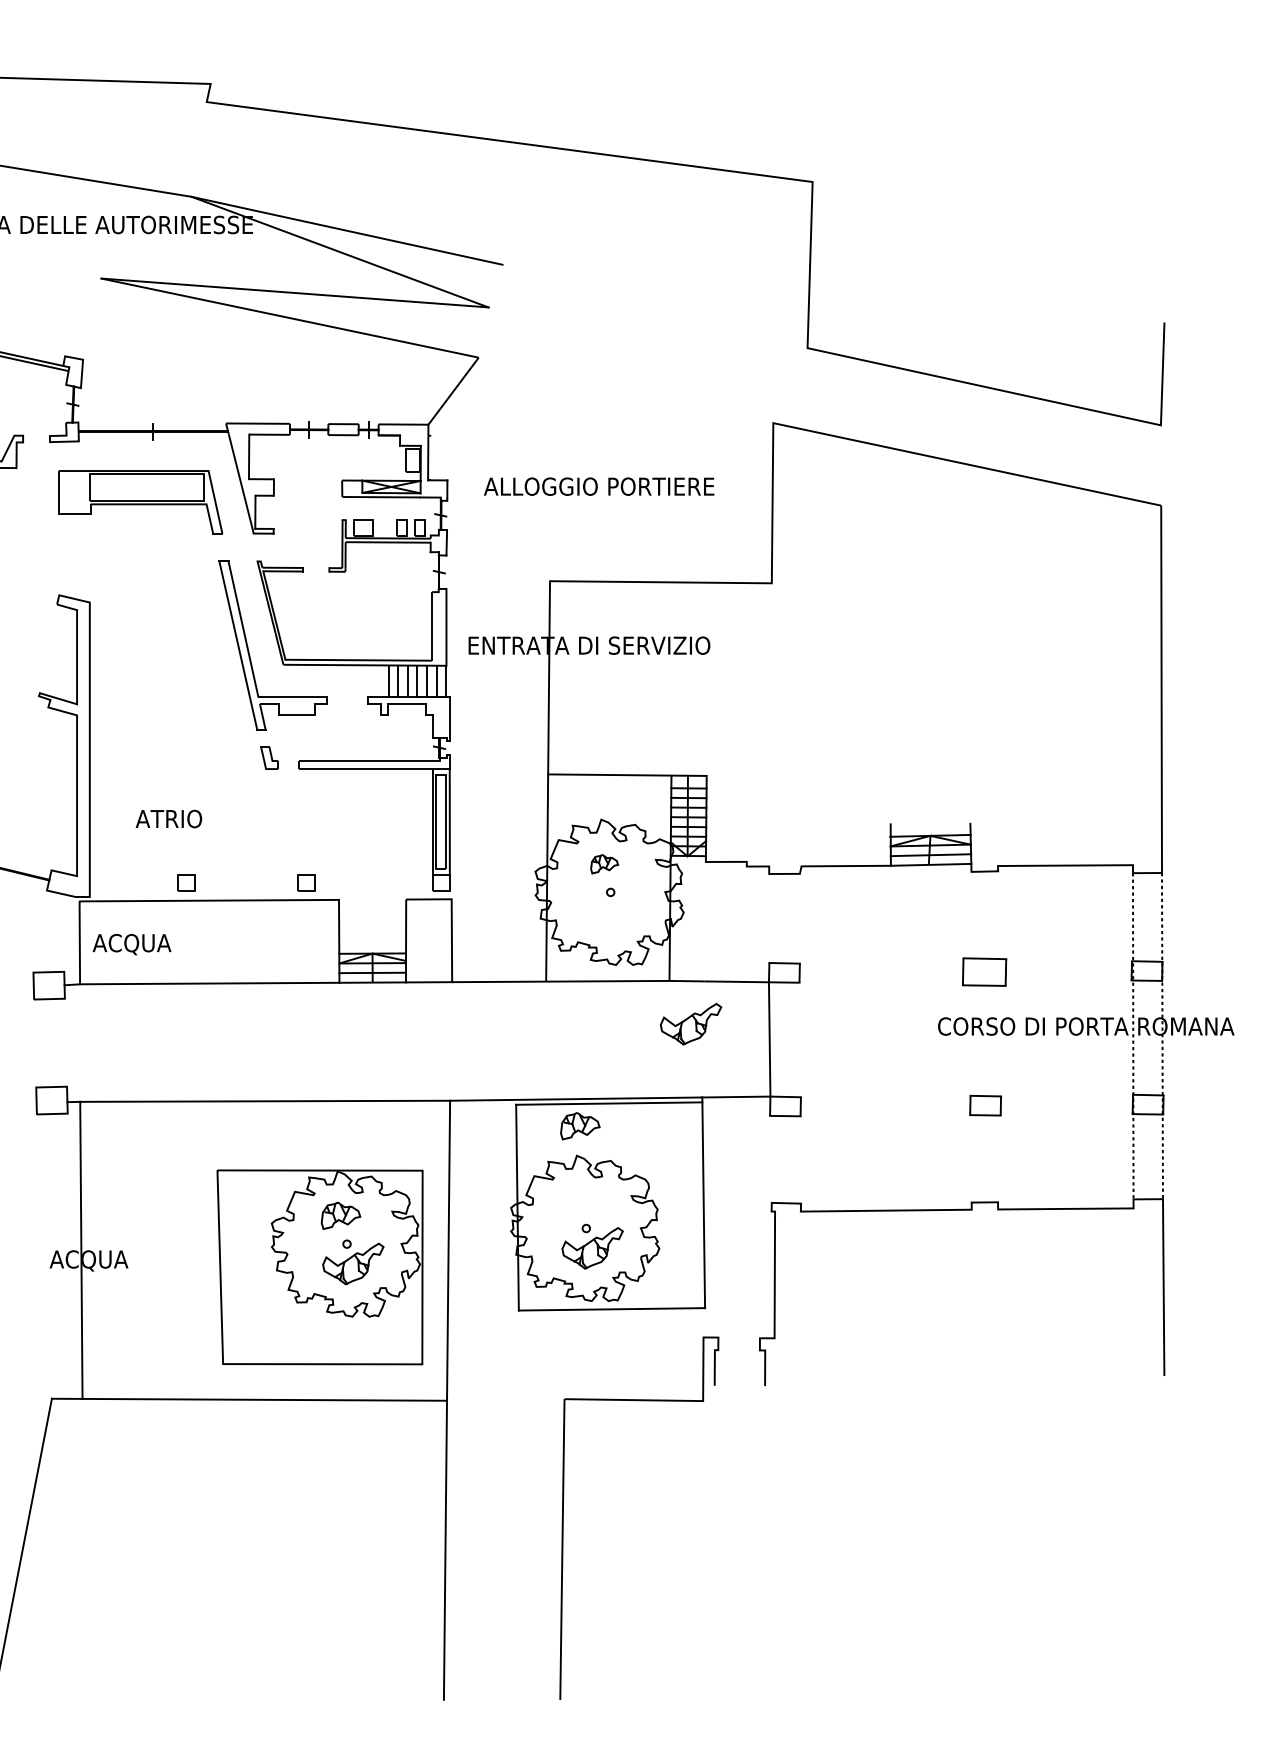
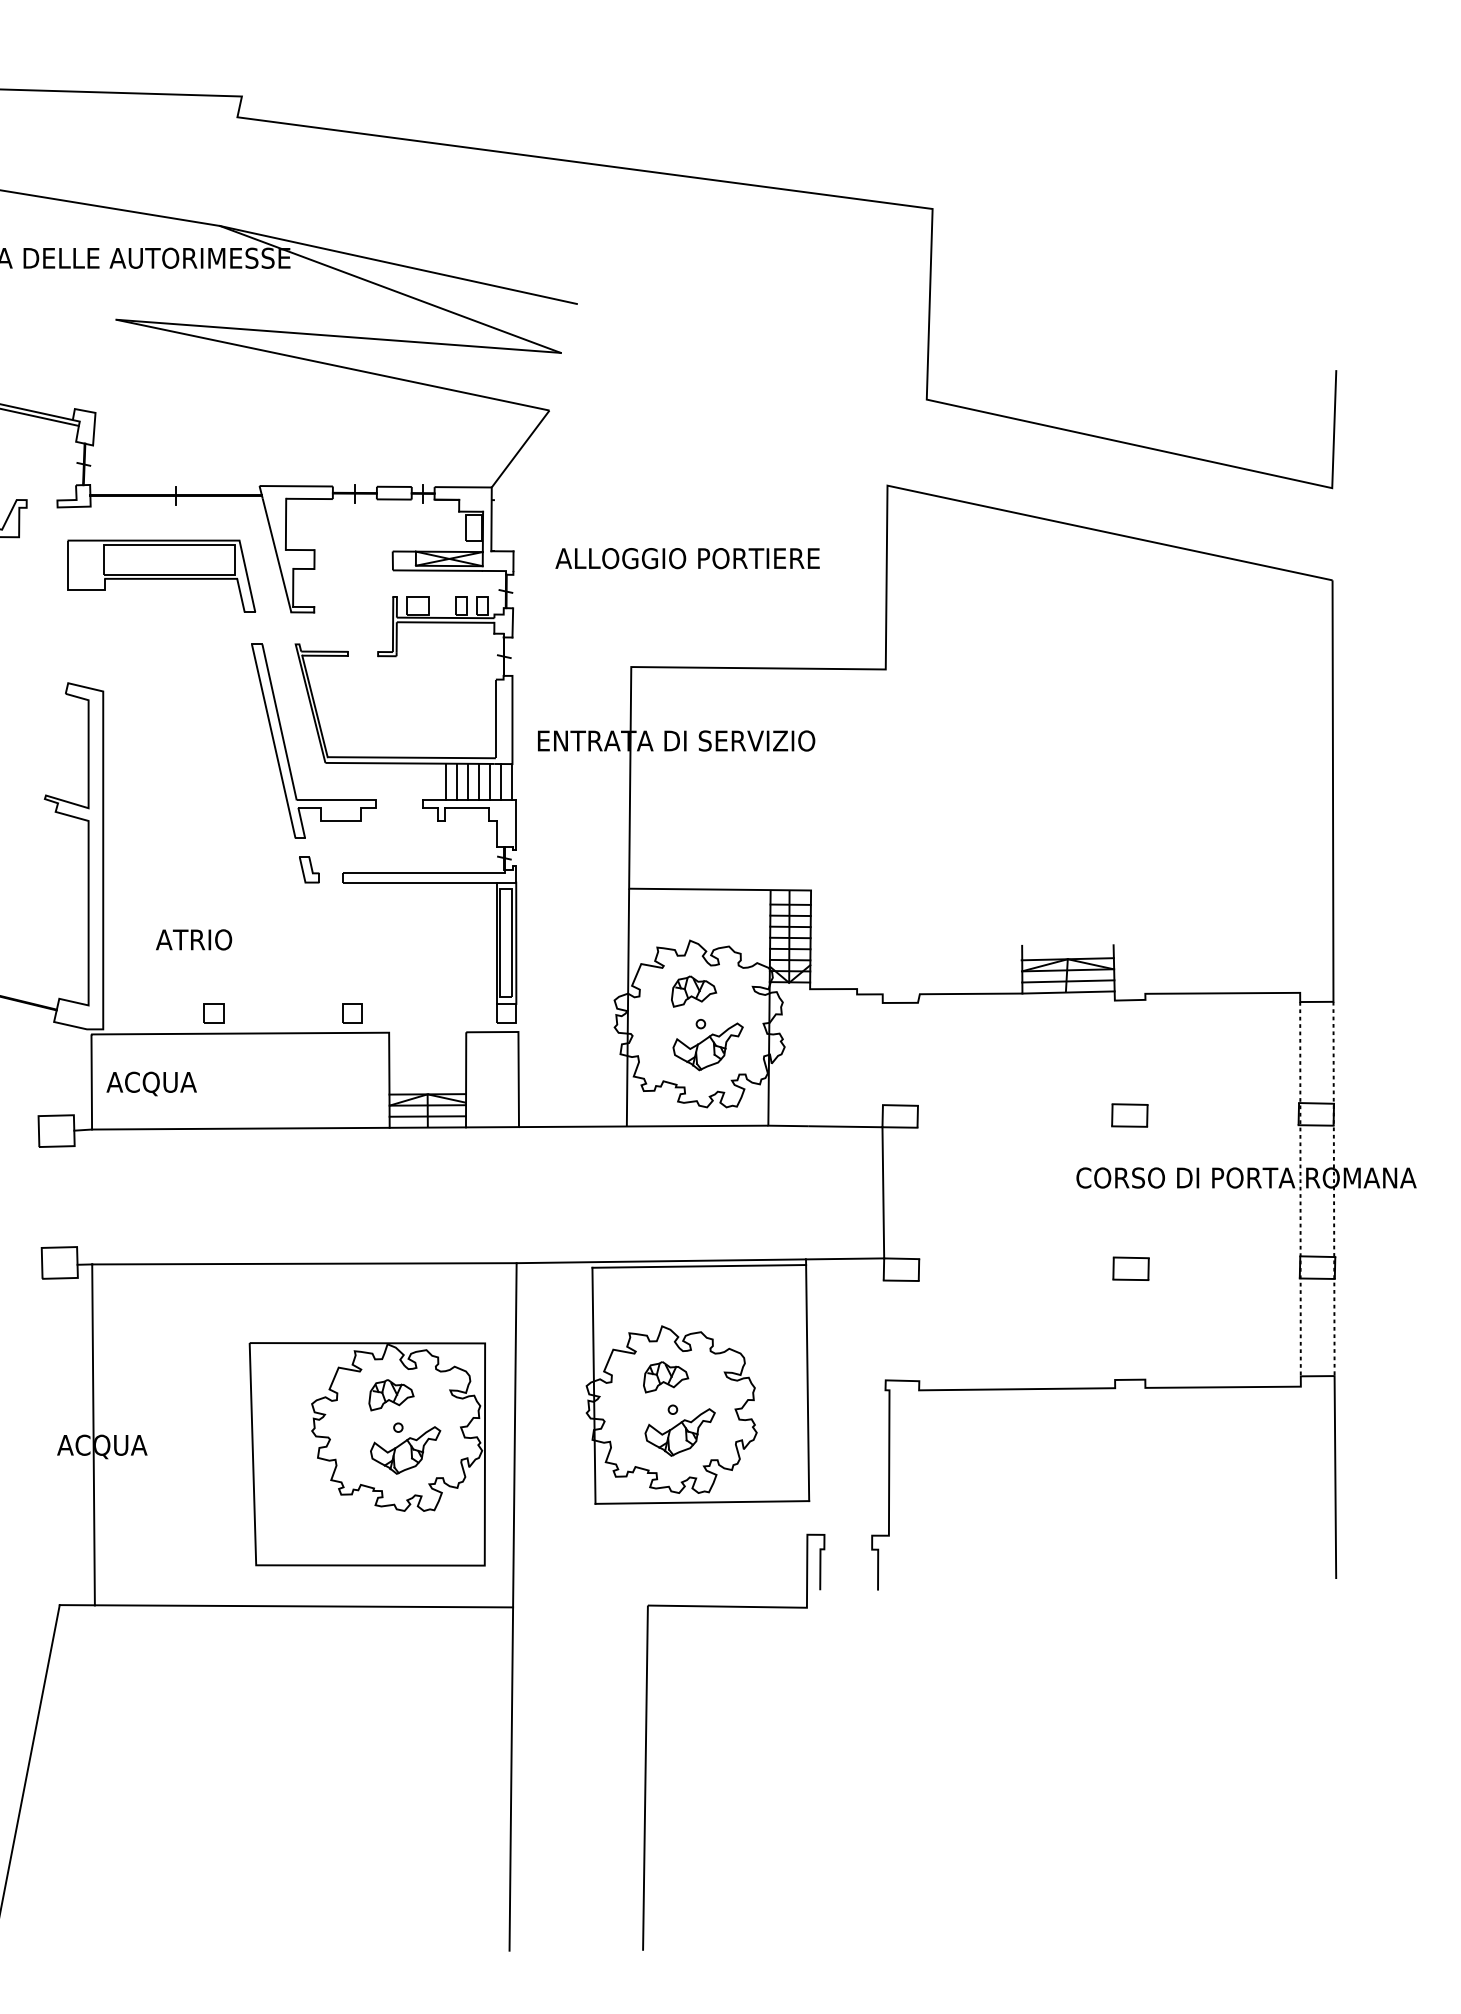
part: (604, 864) -> (693, 992), size x1.43
part: (984, 971) -> (1129, 1114), size x0.71
part: (691, 1024) -> (708, 1047), moved
part: (580, 1126) -> (666, 1377), moved

